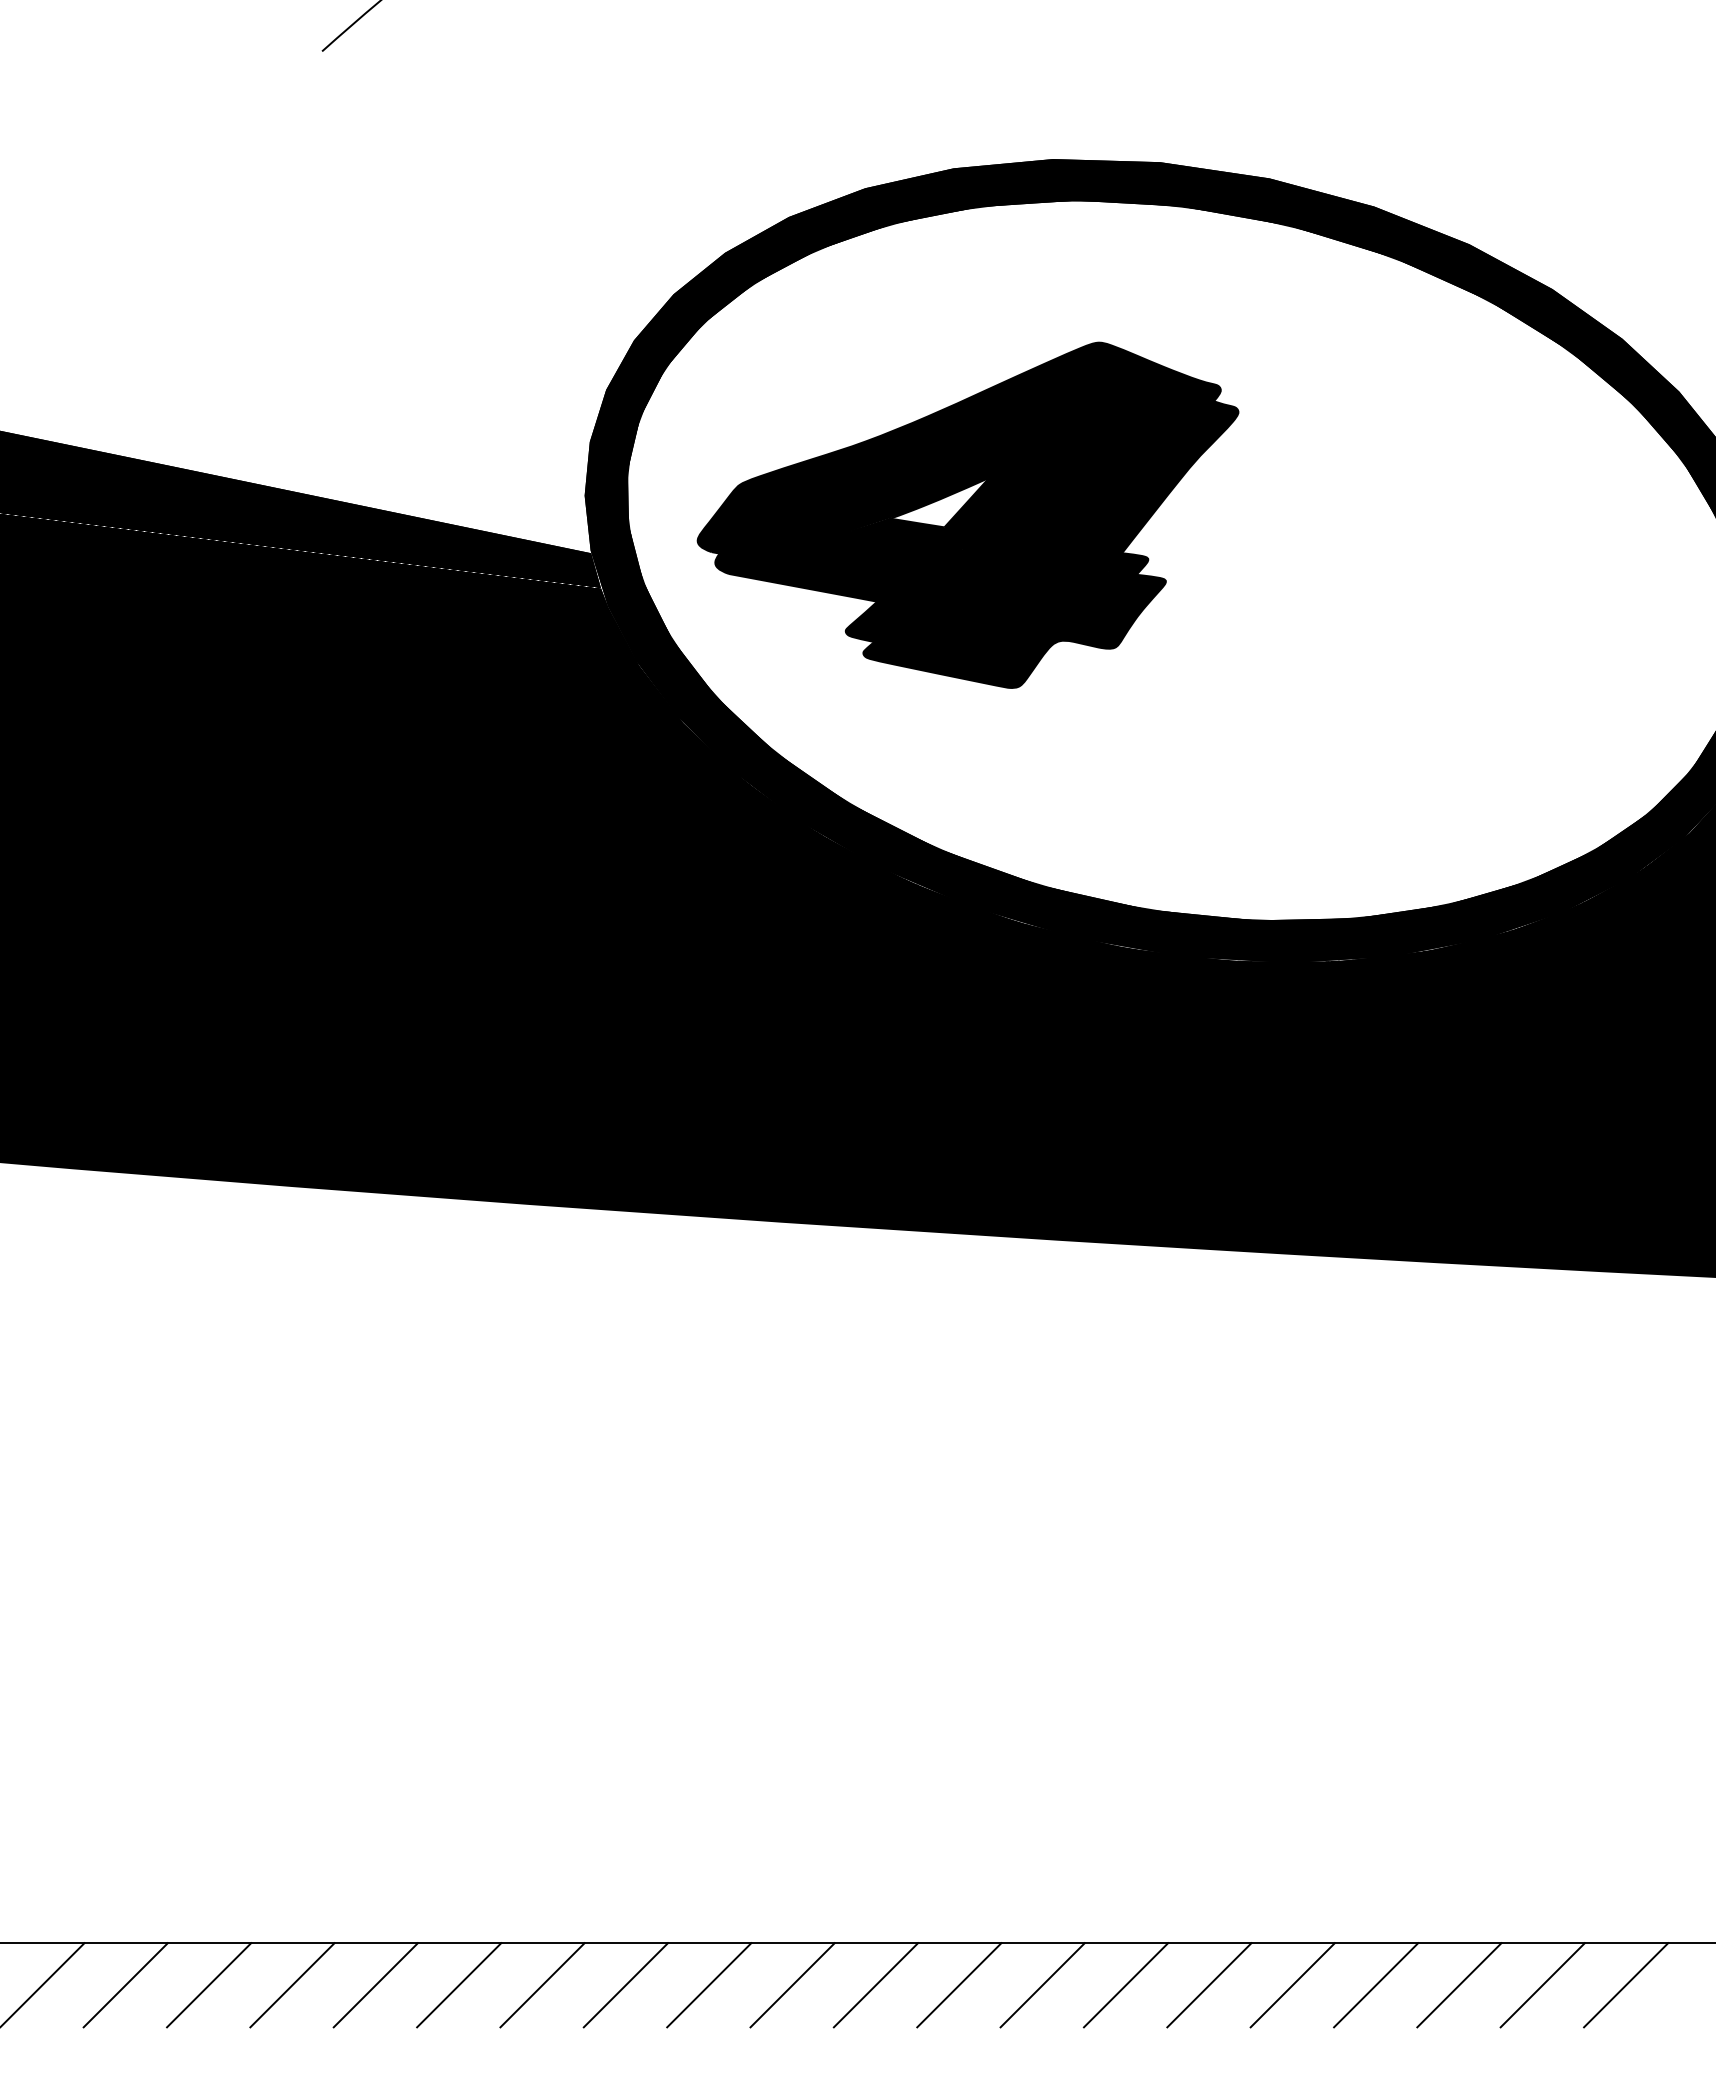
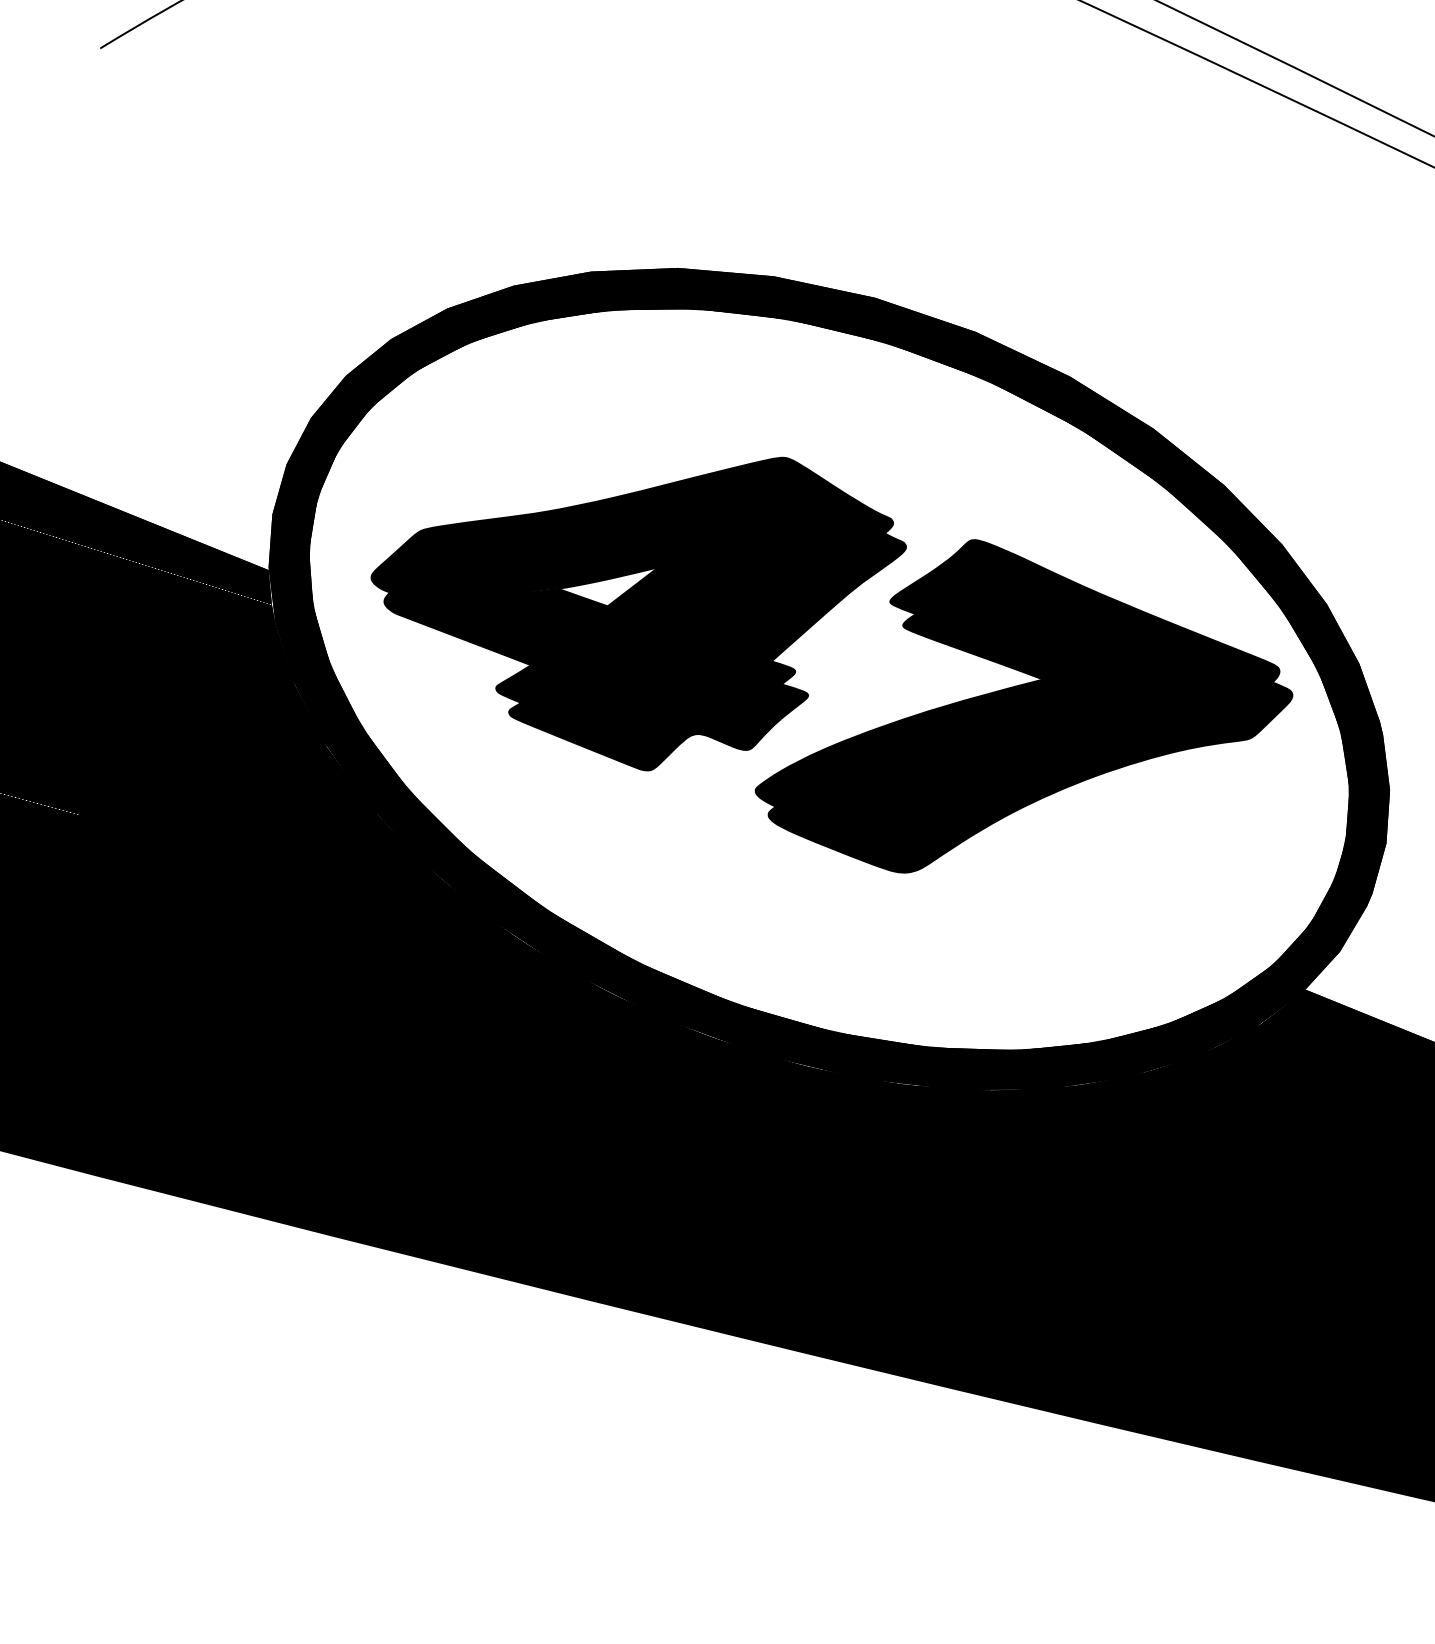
part: (1395, 567) -> (1027, 722), added

